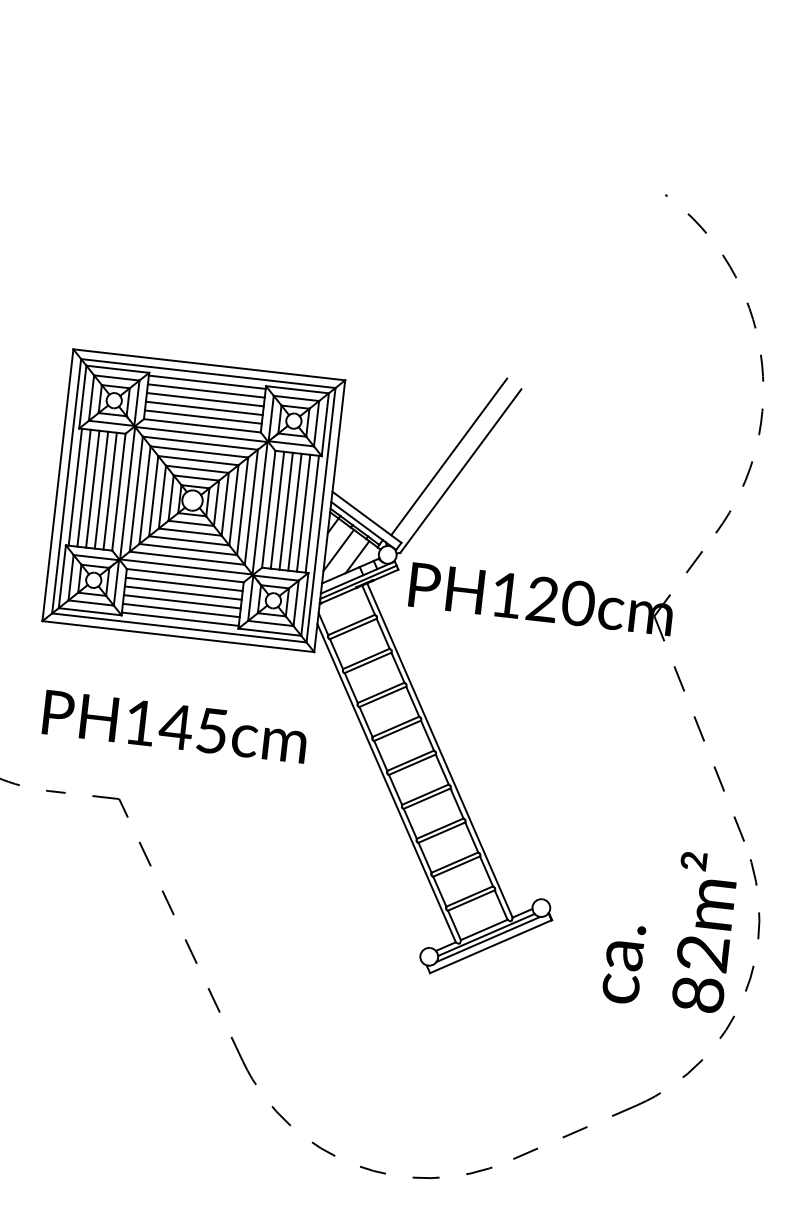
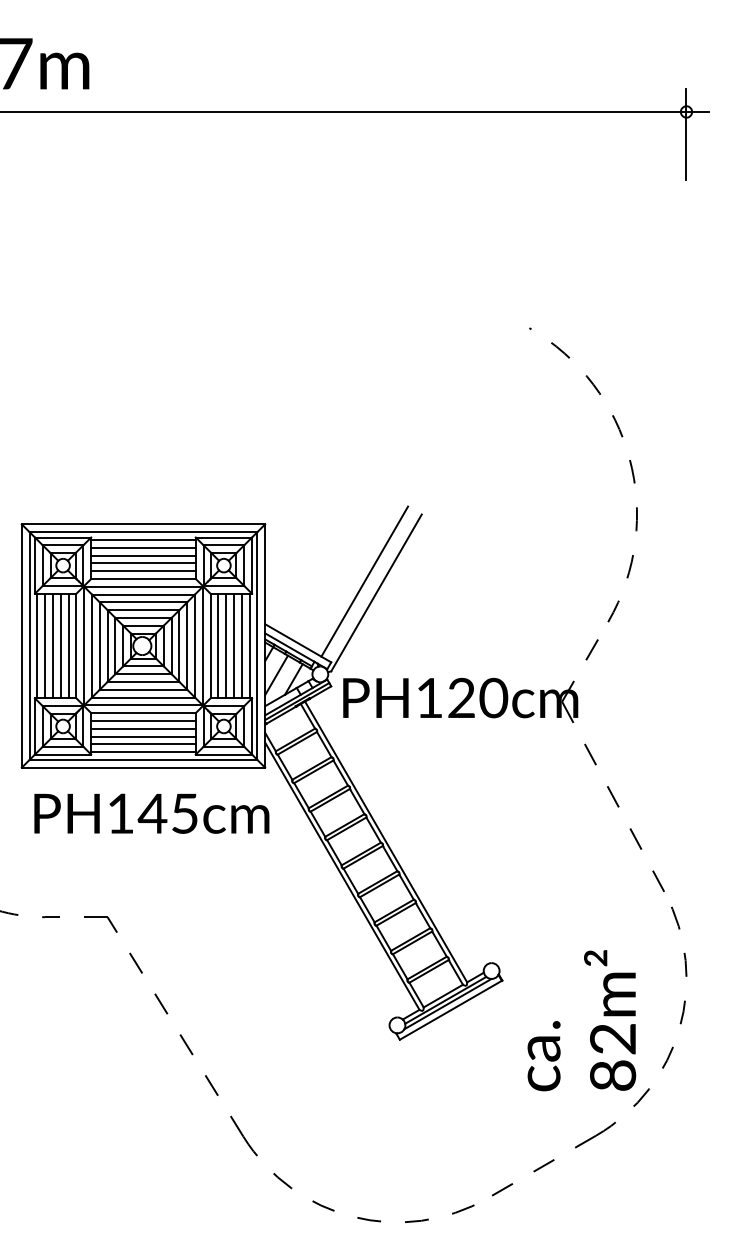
text: (174, 726) -> (151, 813), moved
text: (670, 928) -> (581, 1020), moved

